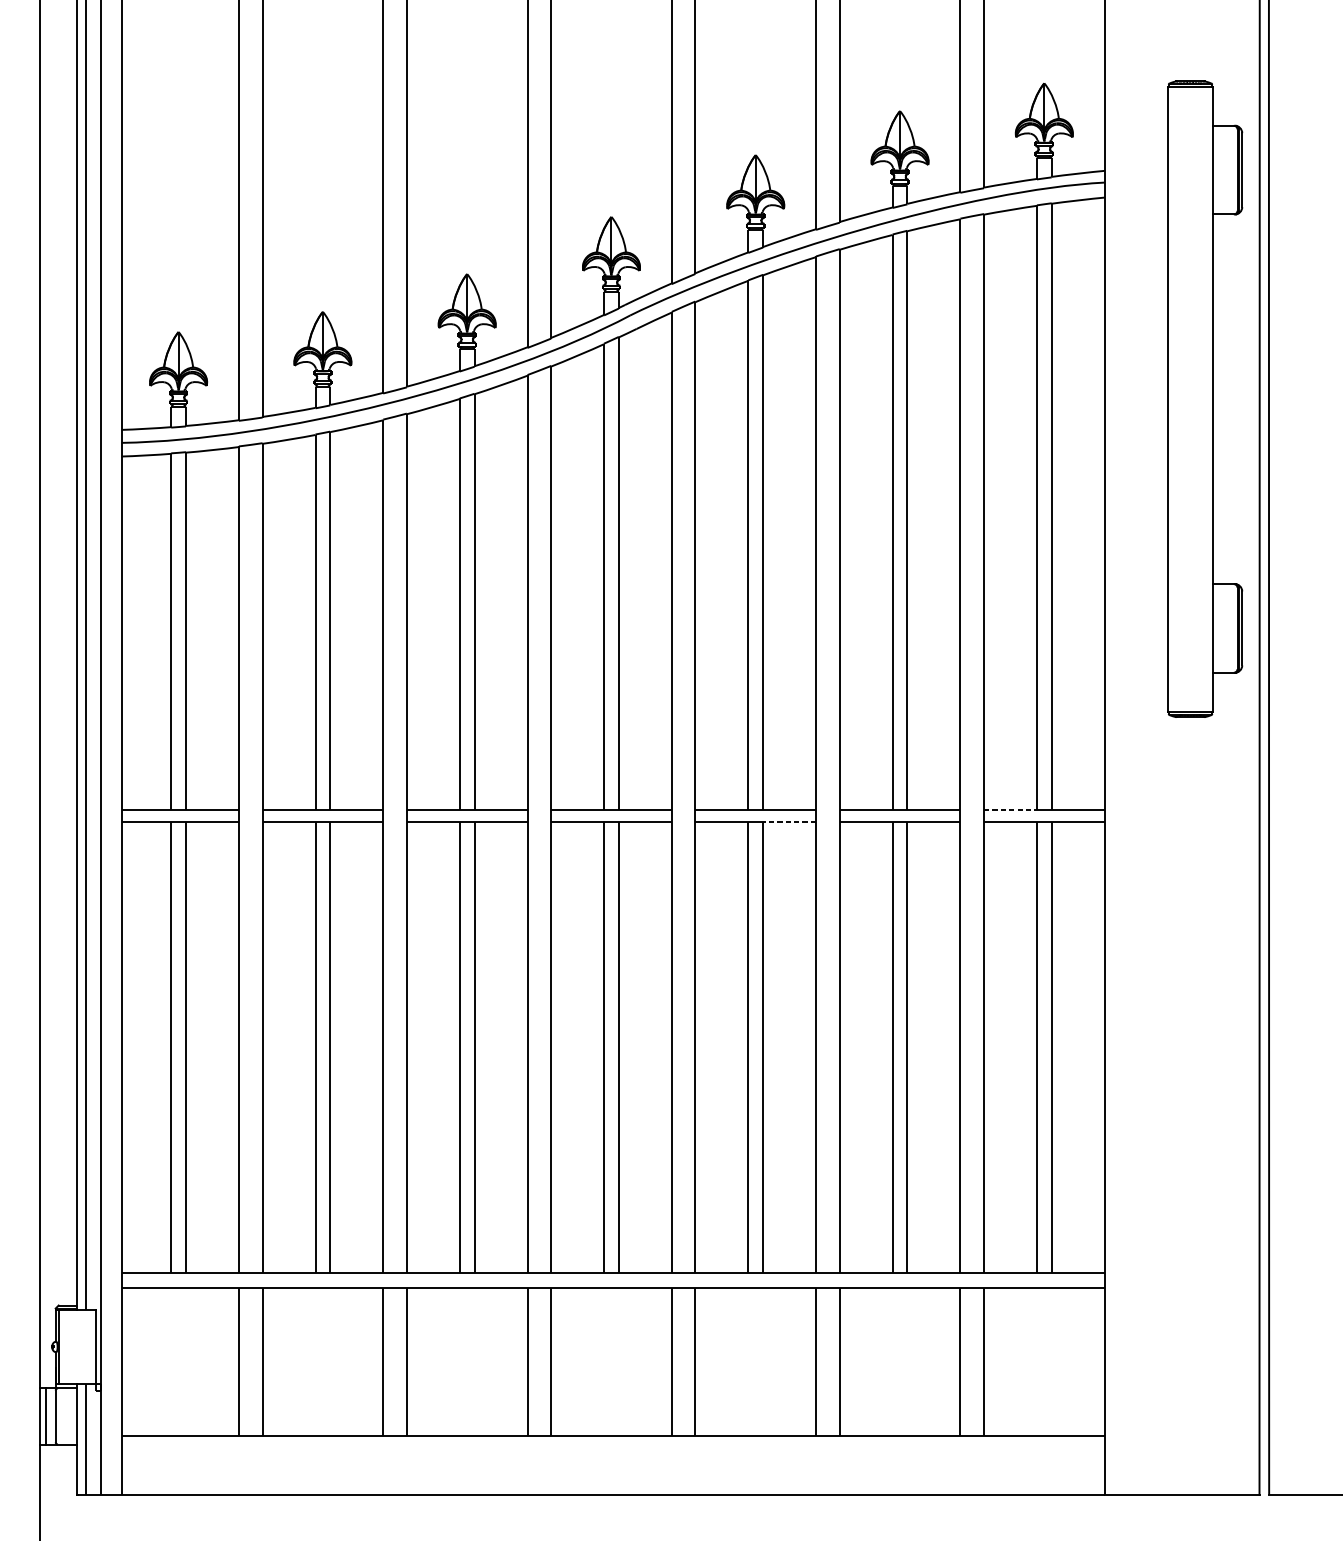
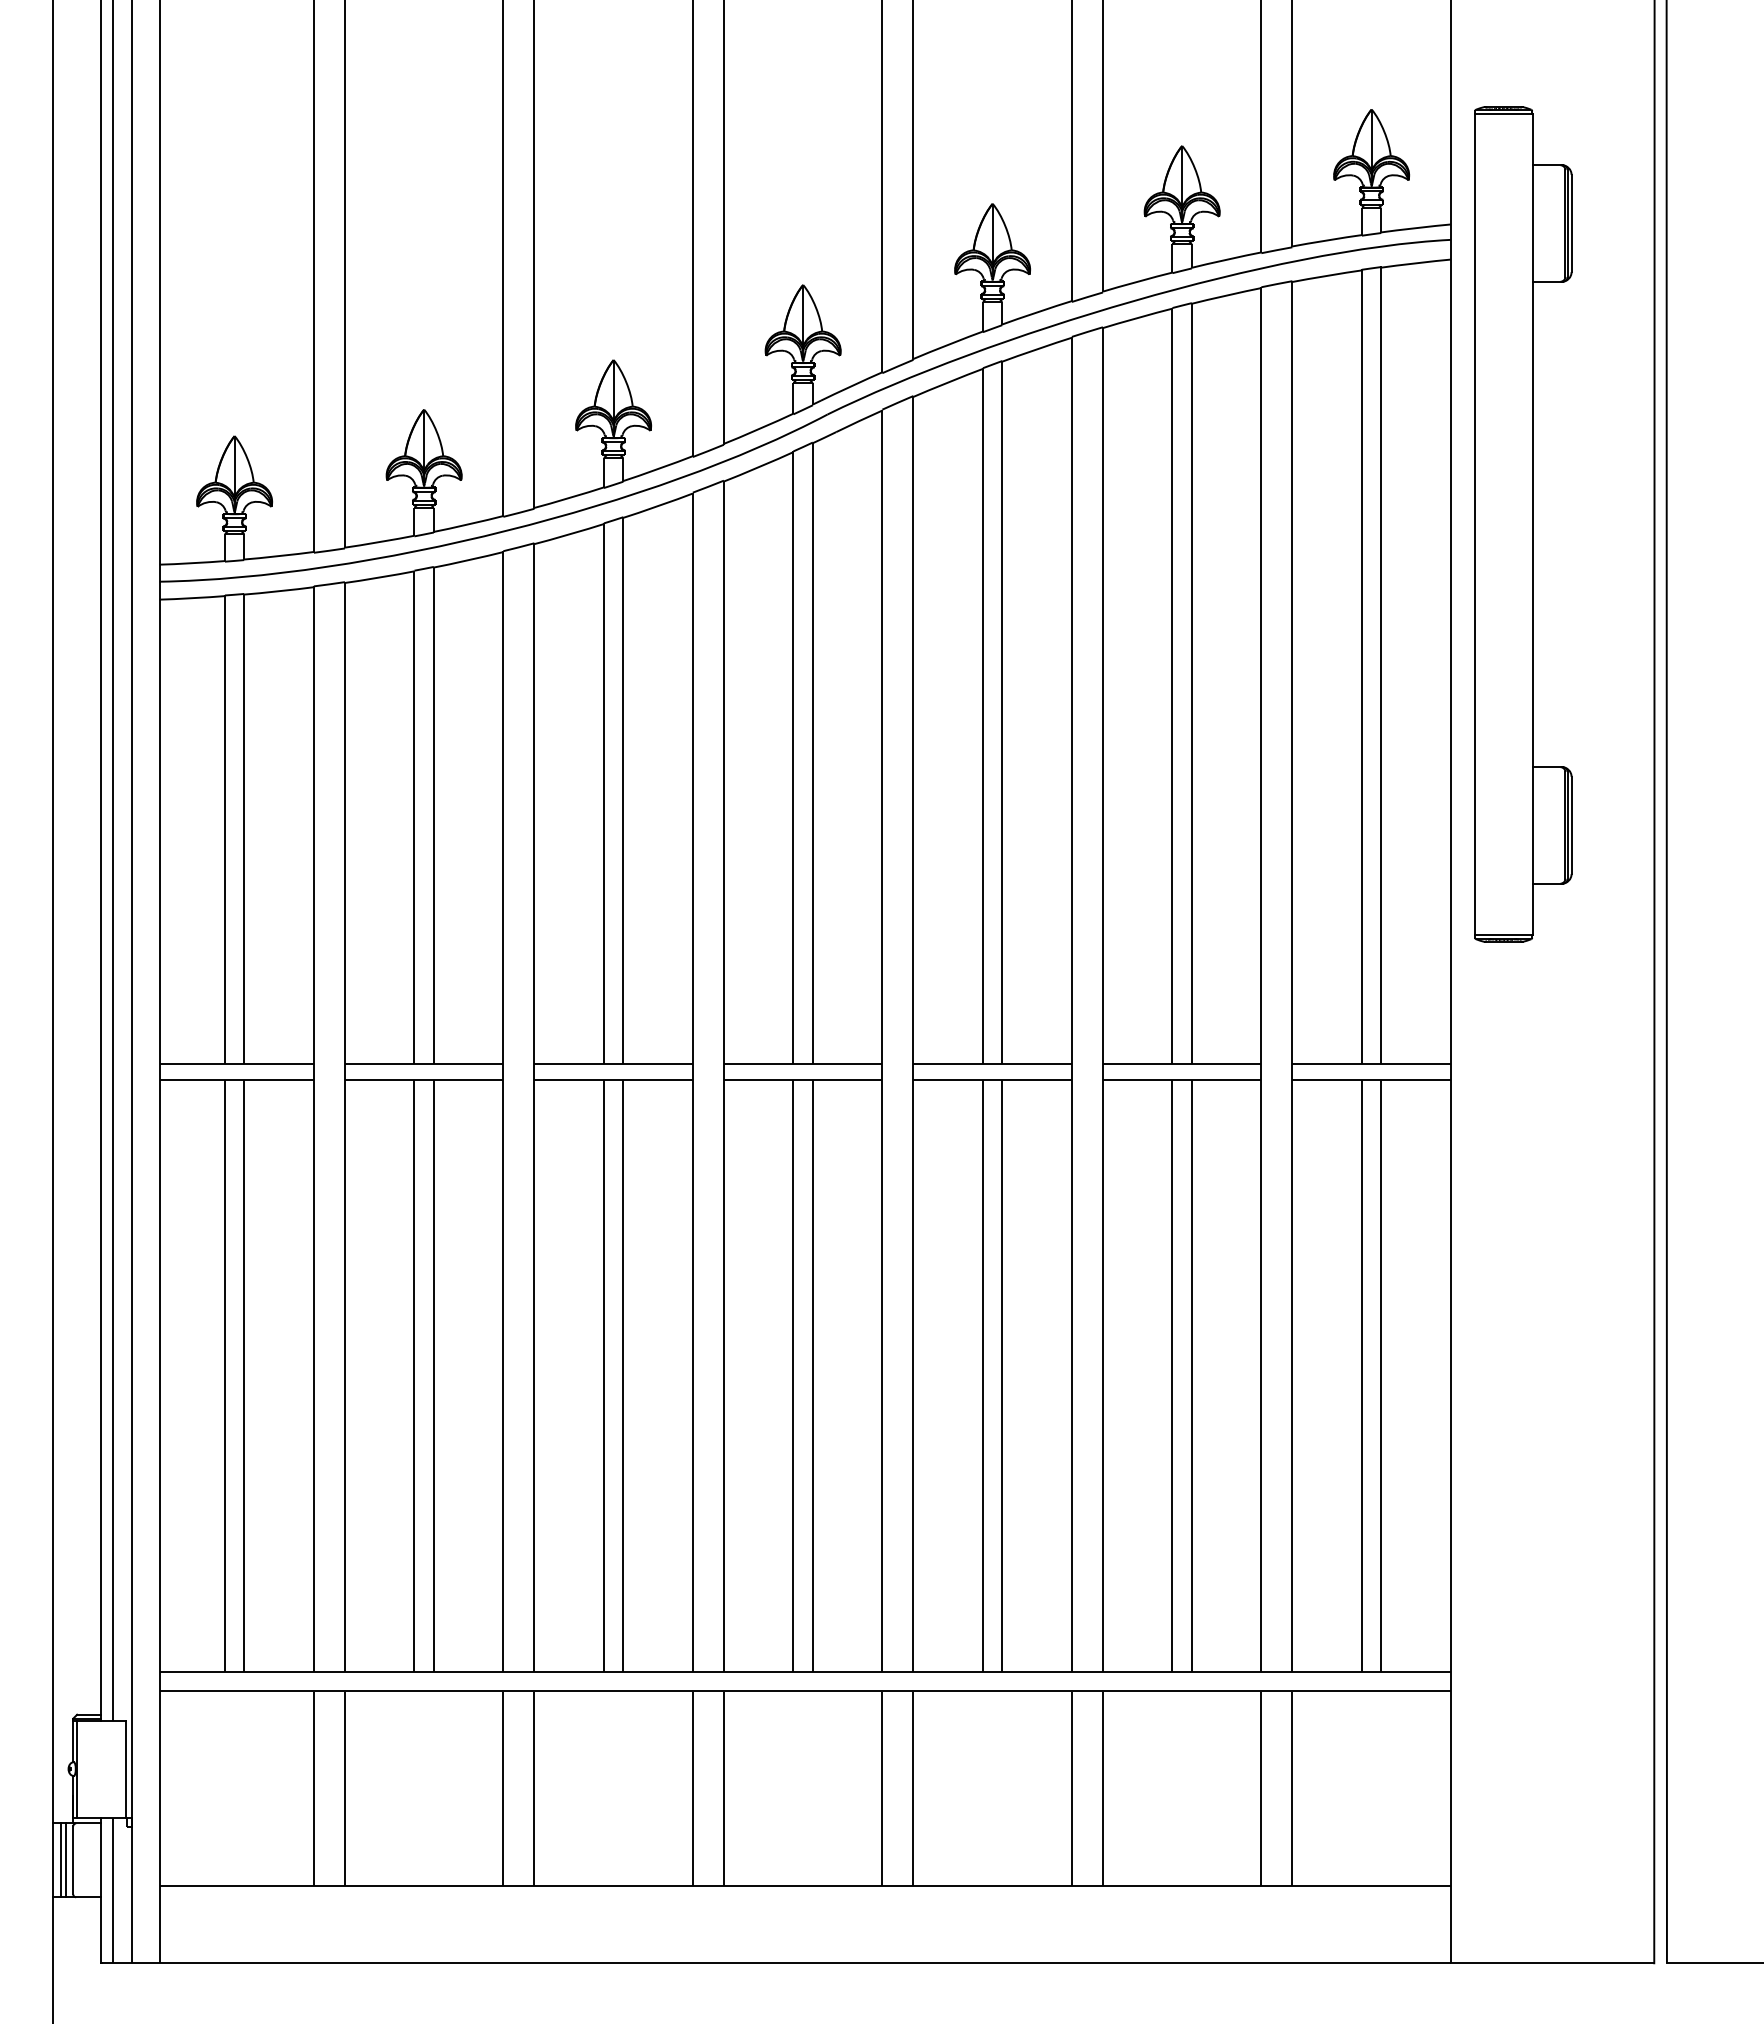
part: (1205, 399) -> (1523, 524), moved
line: (1010, 810) -> (1327, 1064), dashed -> solid
line: (789, 821) -> (1037, 1079), dashed -> solid
line: (49, 1416) -> (65, 1860), added

